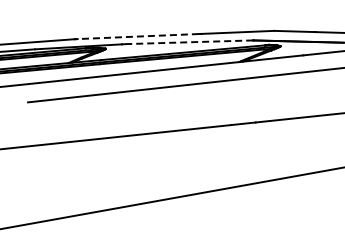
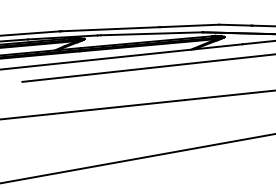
line: (138, 36) -> (110, 29), dashed -> solid
line: (189, 42) -> (151, 33), dashed -> solid

